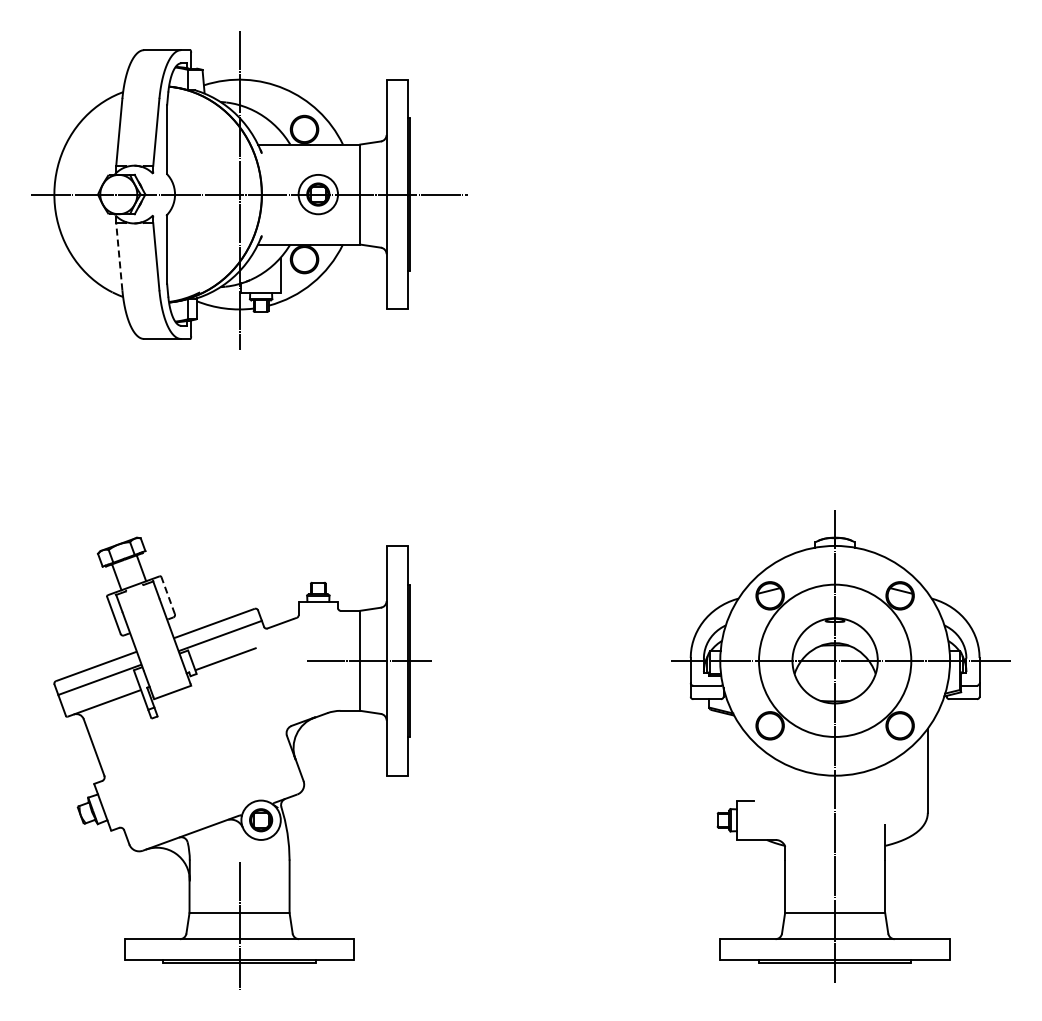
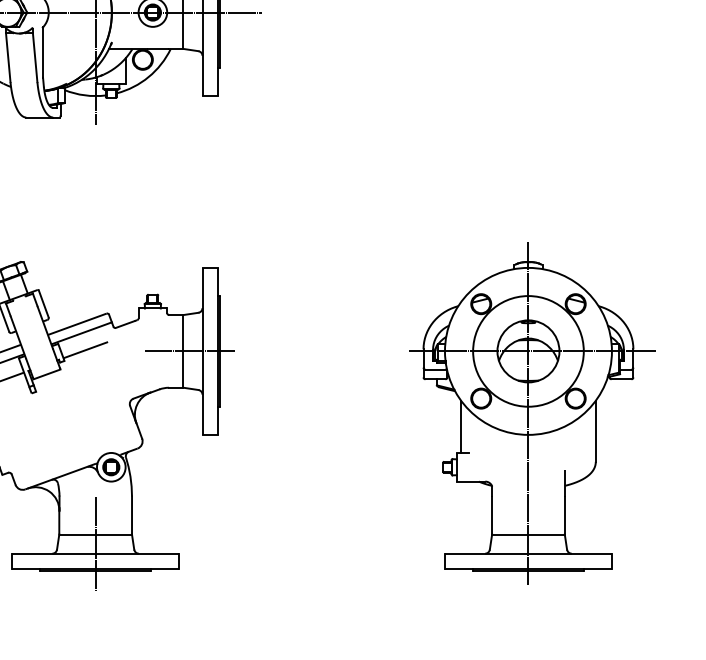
line: (119, 256) -> (8, 57), dashed -> solid
line: (168, 595) -> (44, 303), dashed -> solid
line: (742, 764) -> (461, 426), added

